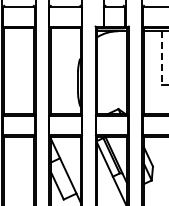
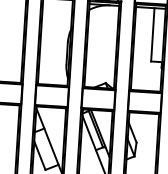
line: (162, 57) -> (152, 34), dashed -> solid

